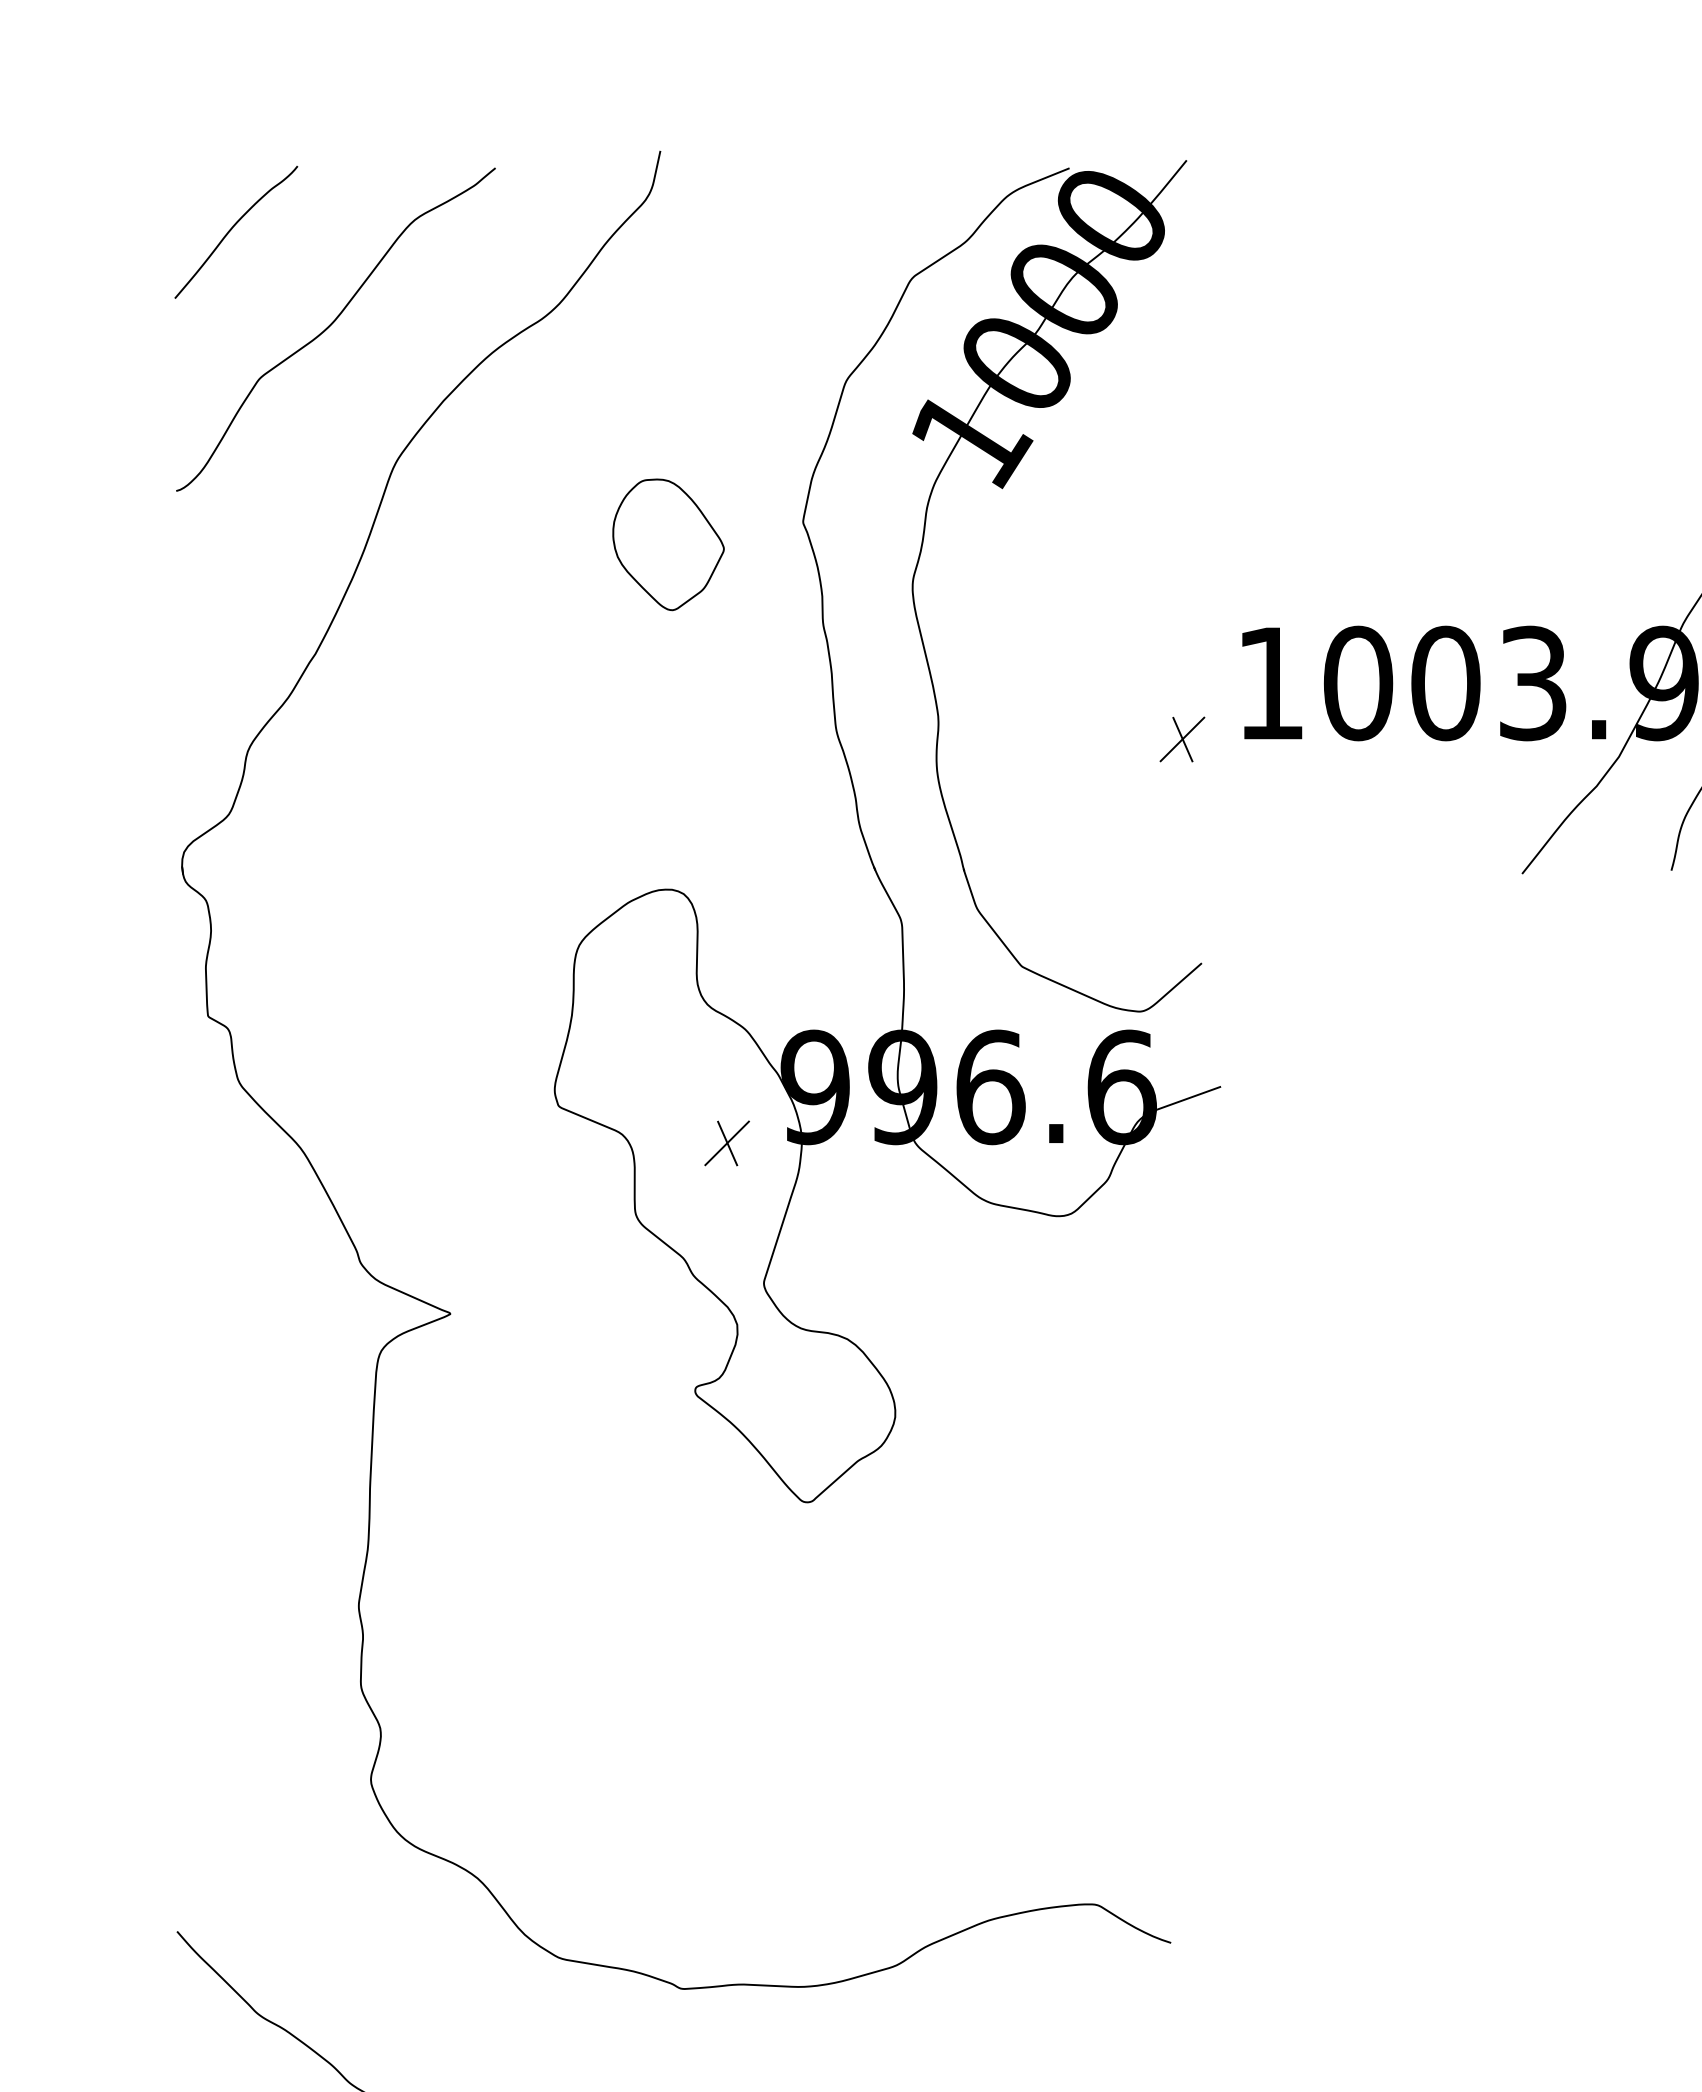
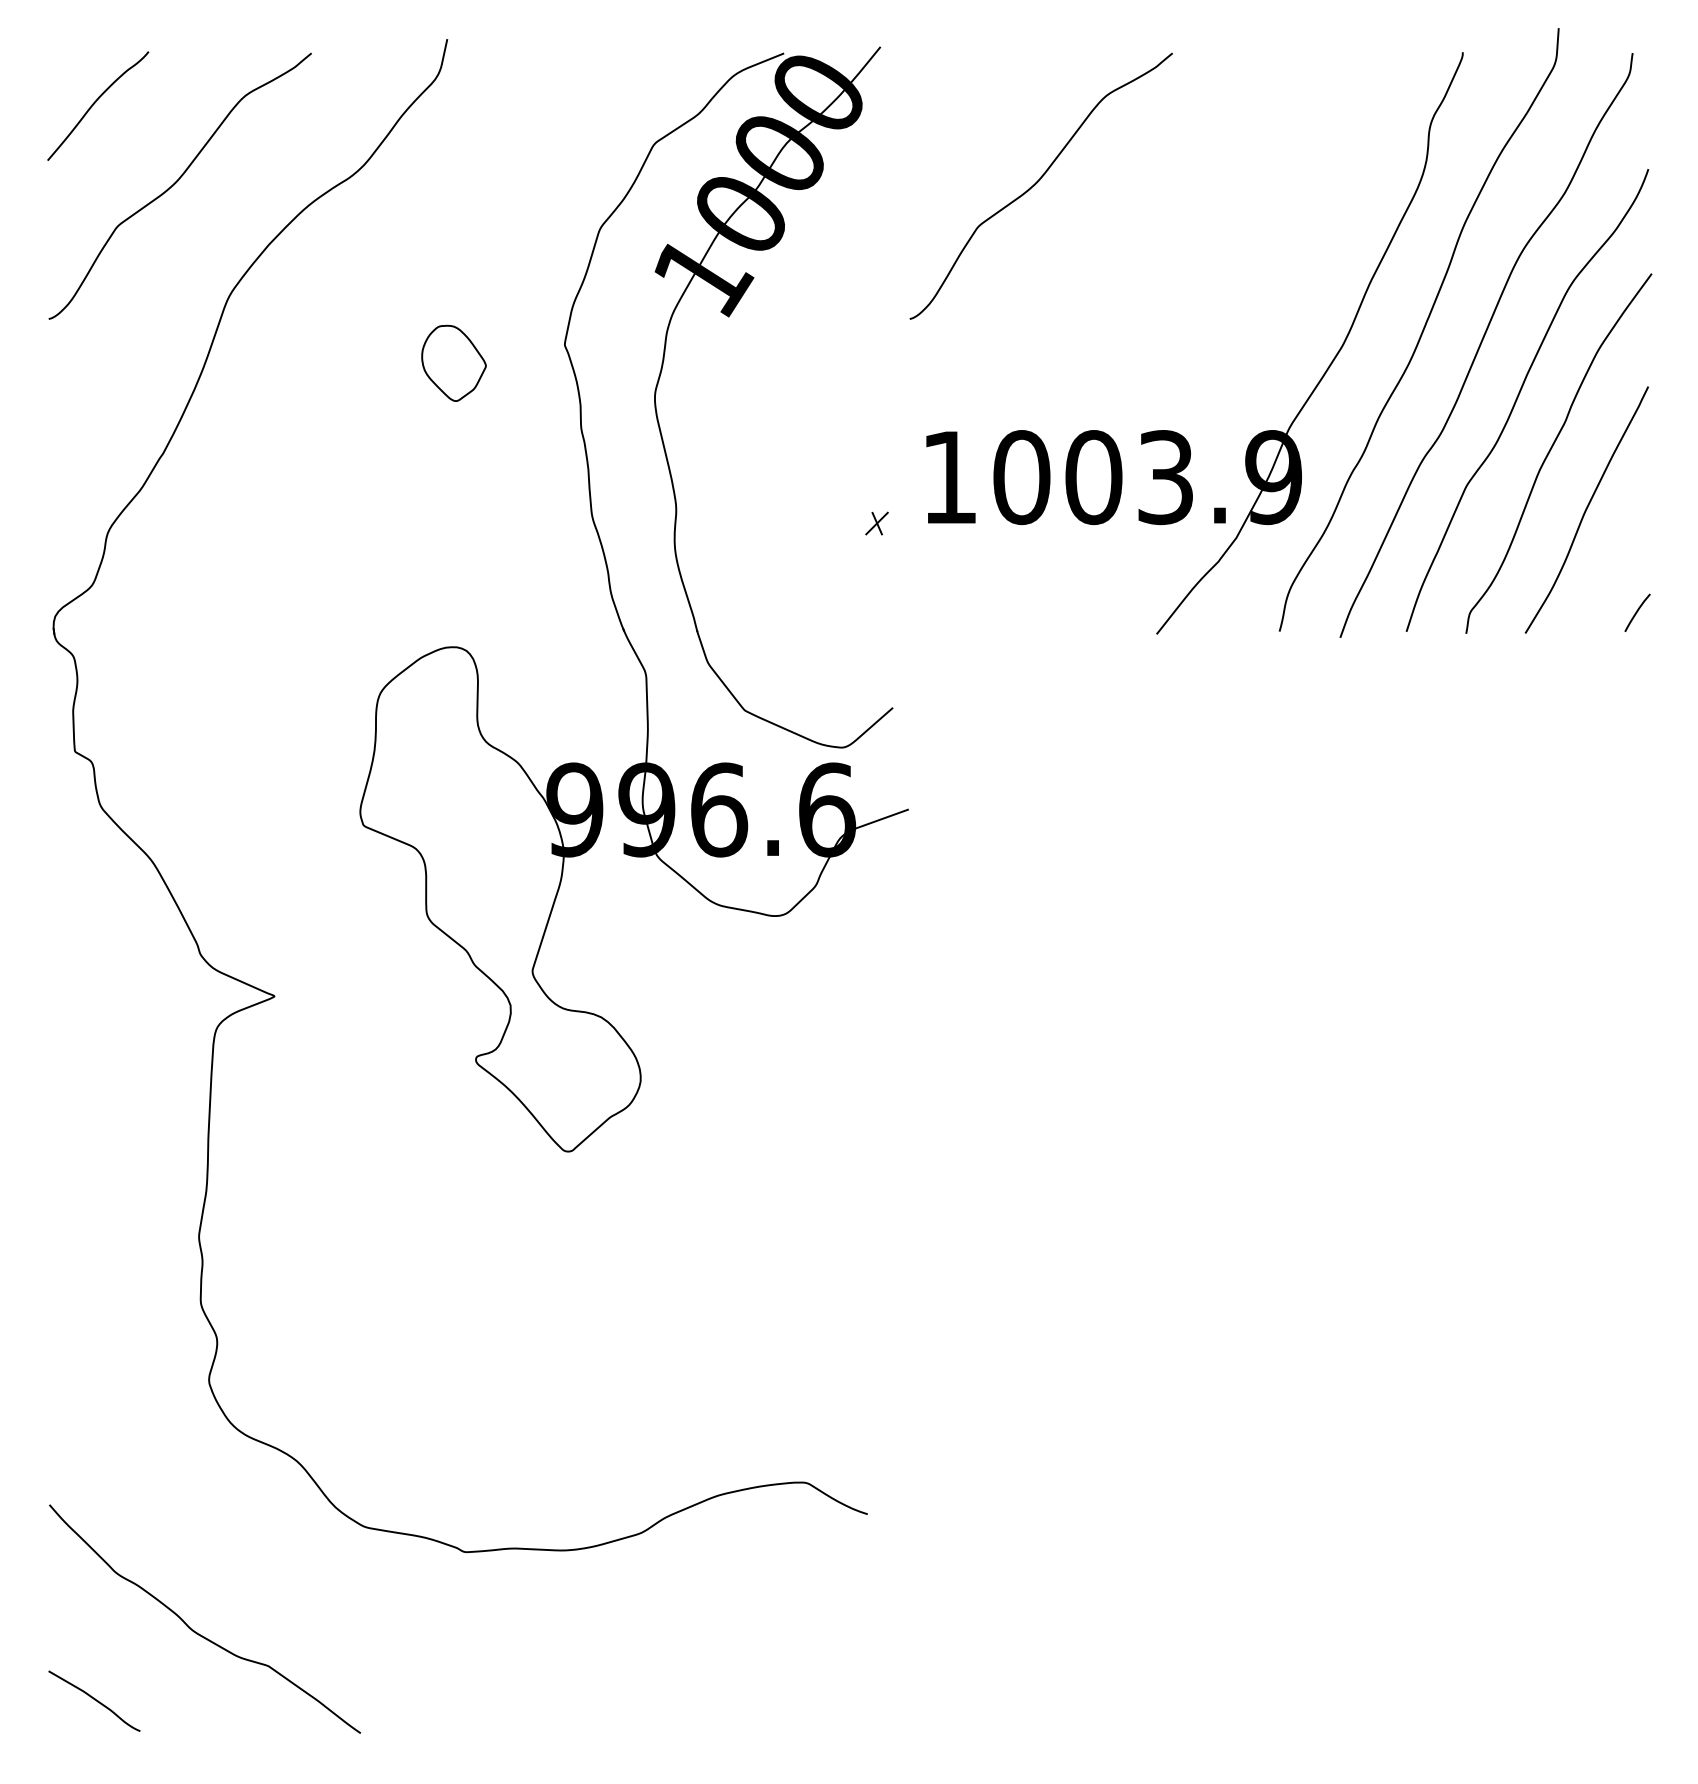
curve: (1378, 325) -> (1038, 182), added
part: (667, 544) -> (453, 363), size x0.7
part: (1181, 739) -> (876, 523), size x0.6
part: (727, 1143) -> (502, 856), removed

